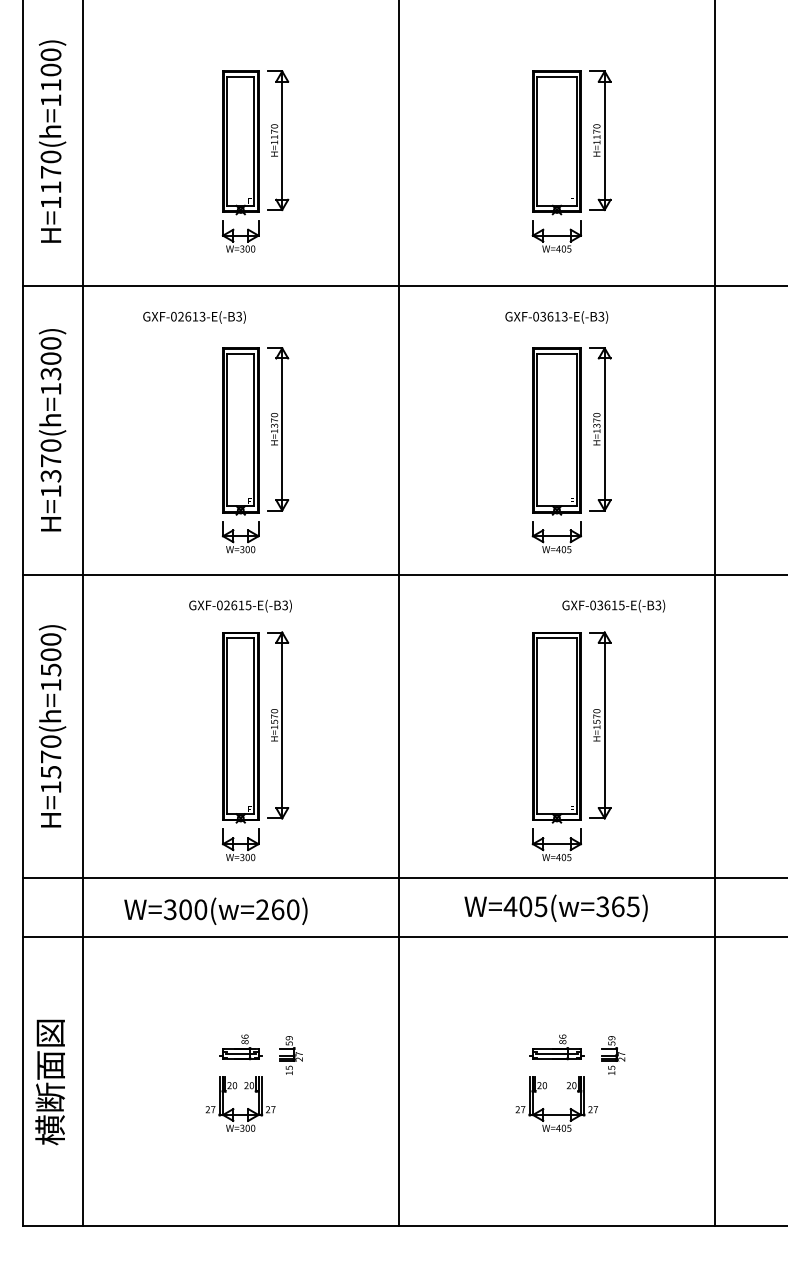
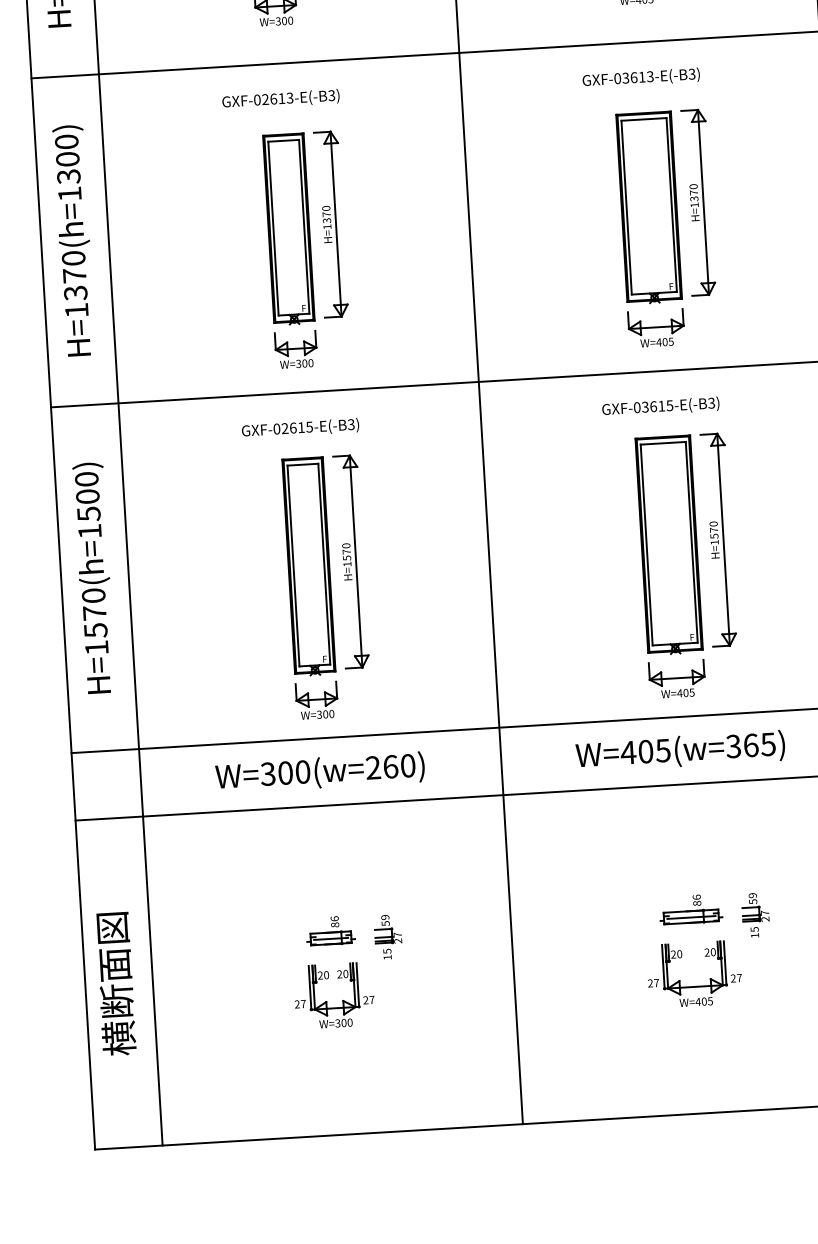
text: (194, 317) -> (280, 99), moved
text: (613, 605) -> (660, 406), moved
text: (215, 910) -> (319, 771), moved

